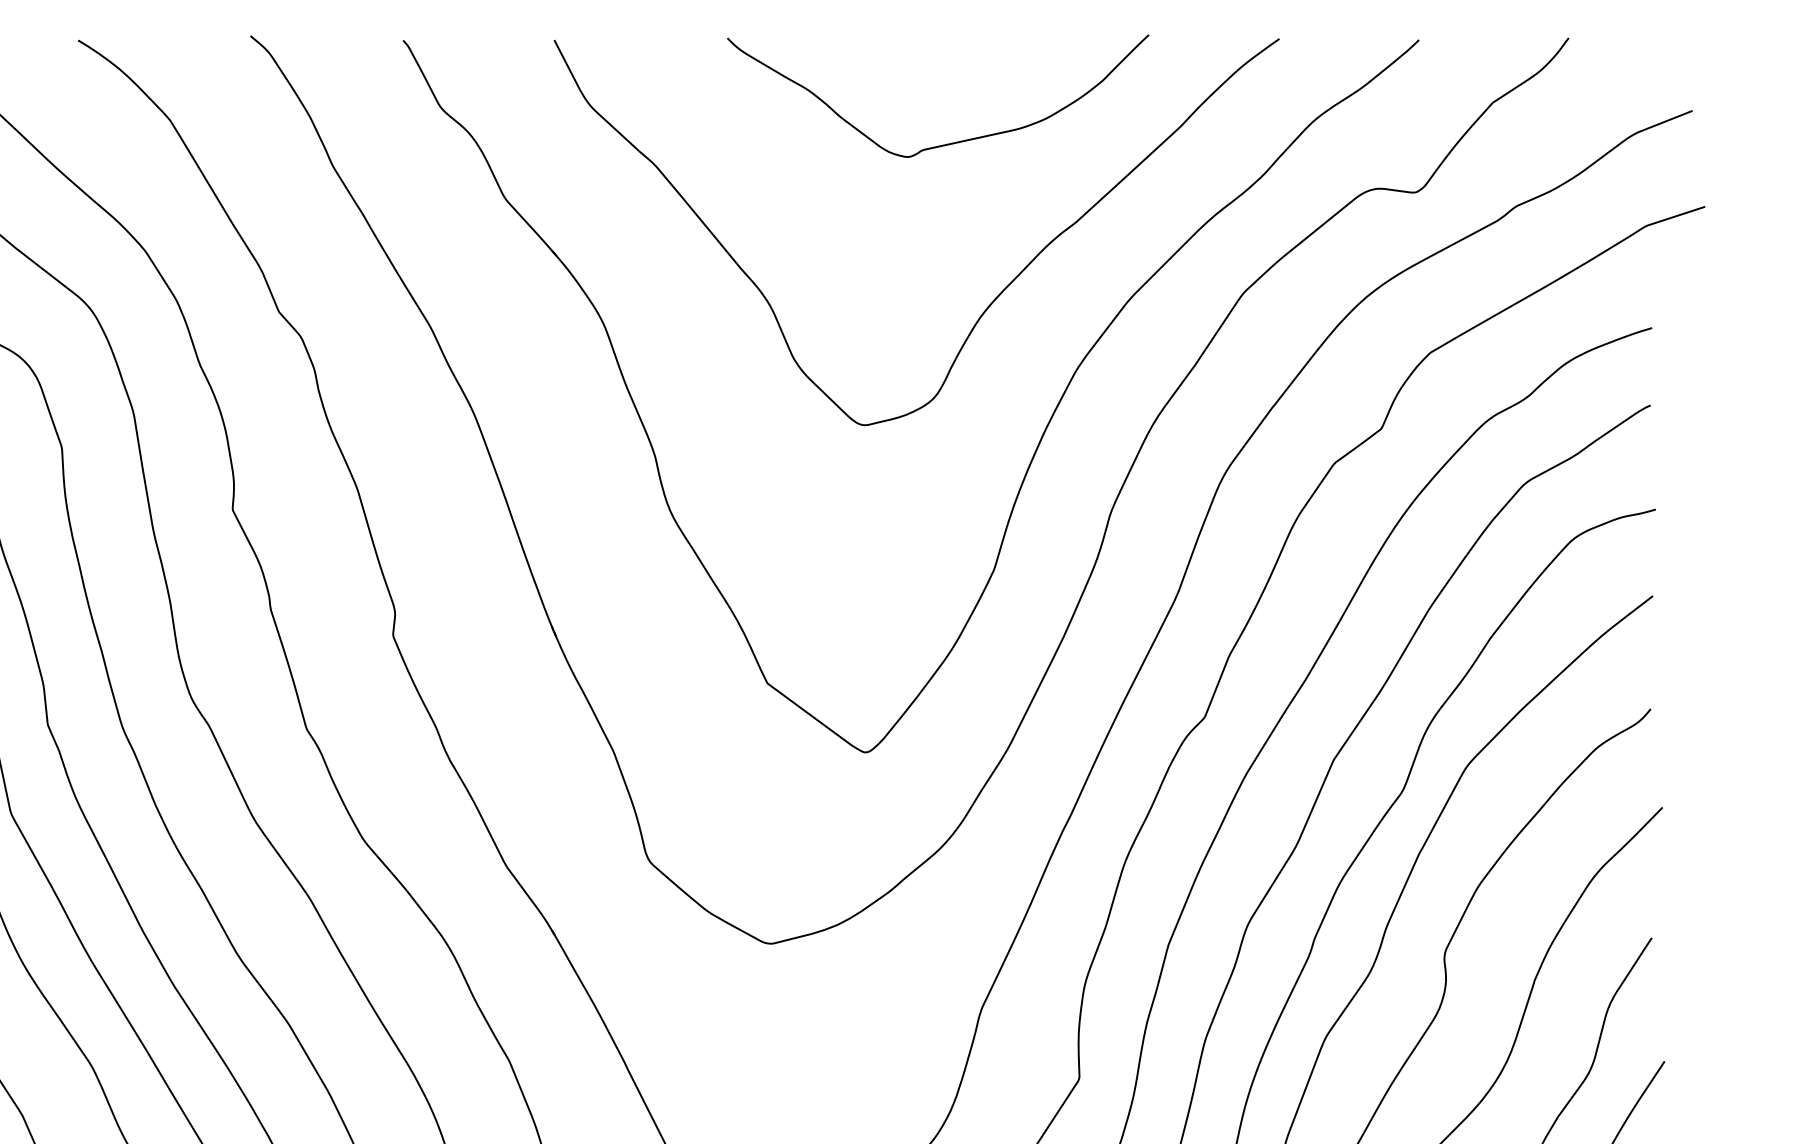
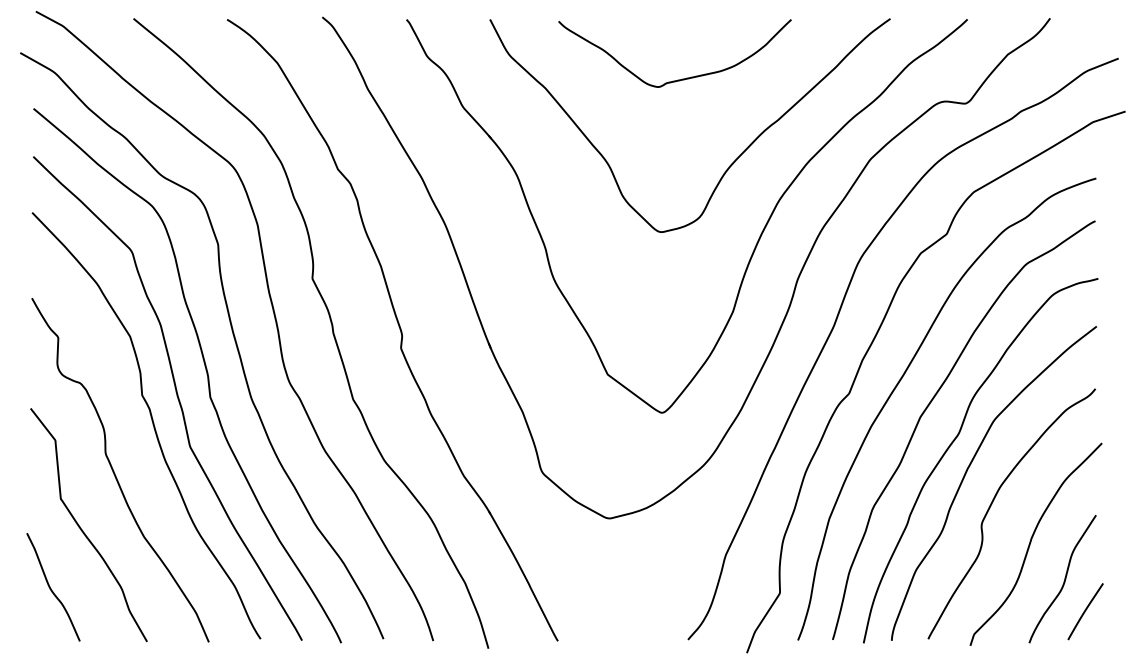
curve: (942, 143) -> (677, 79), moved

